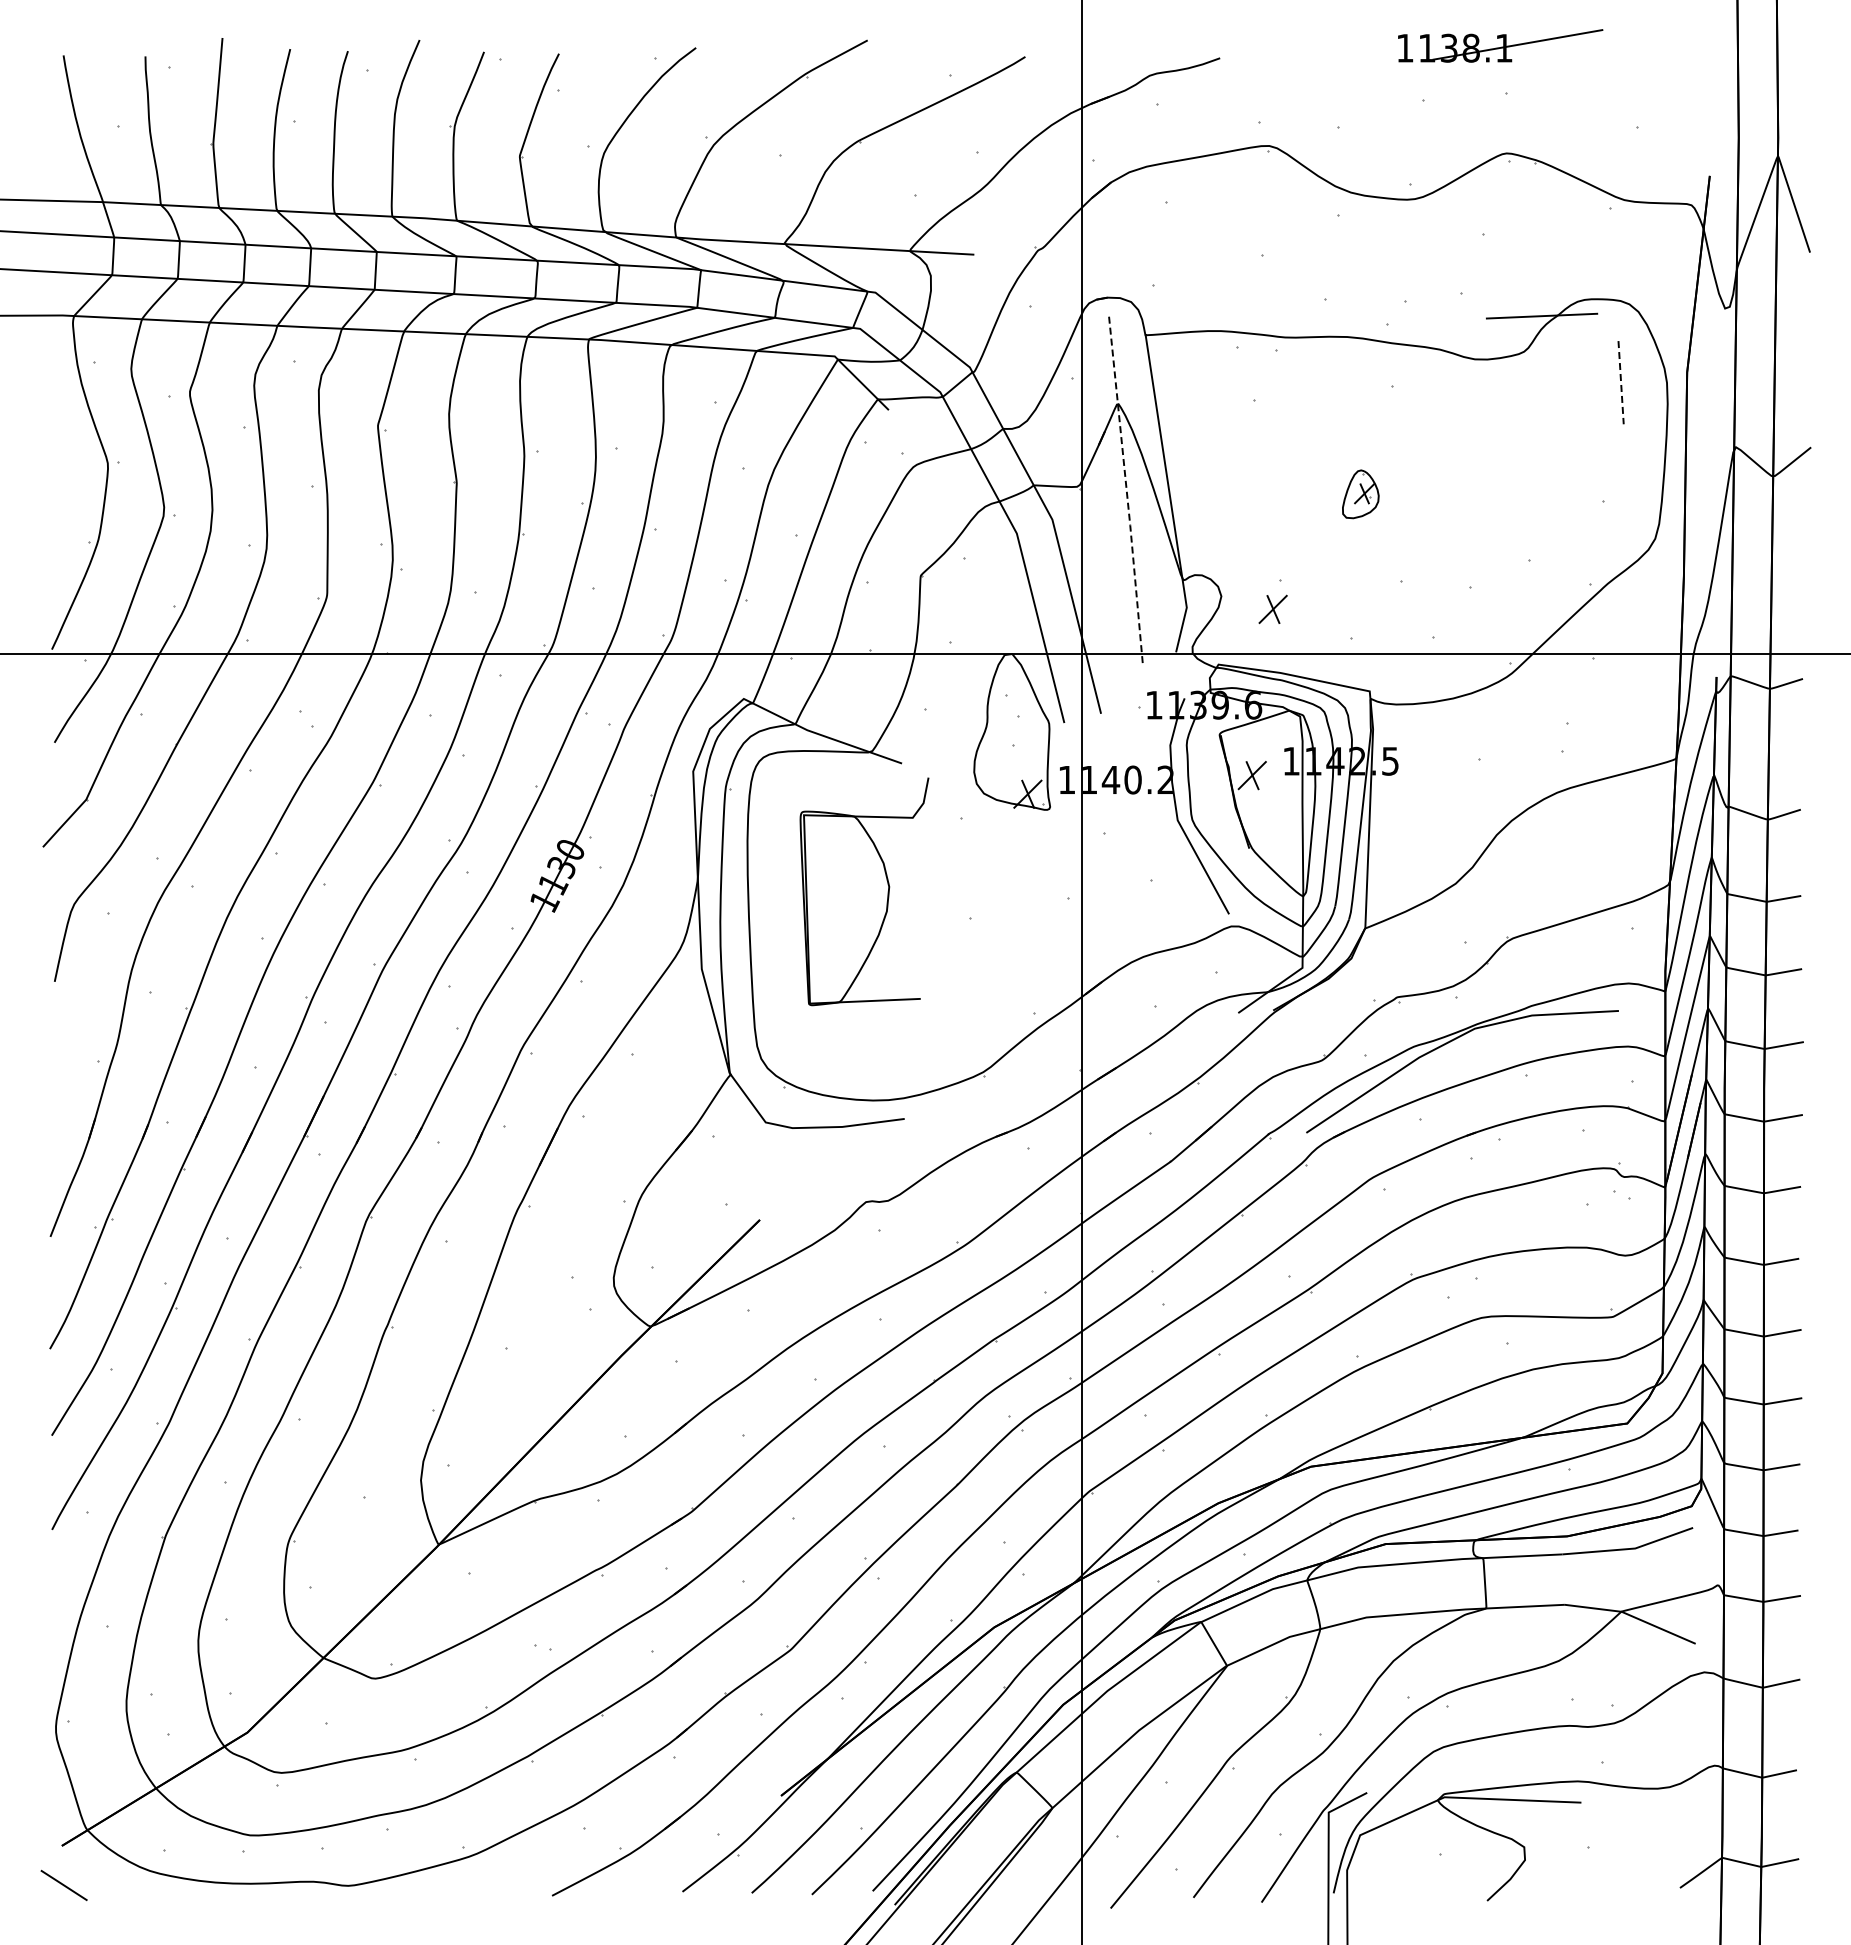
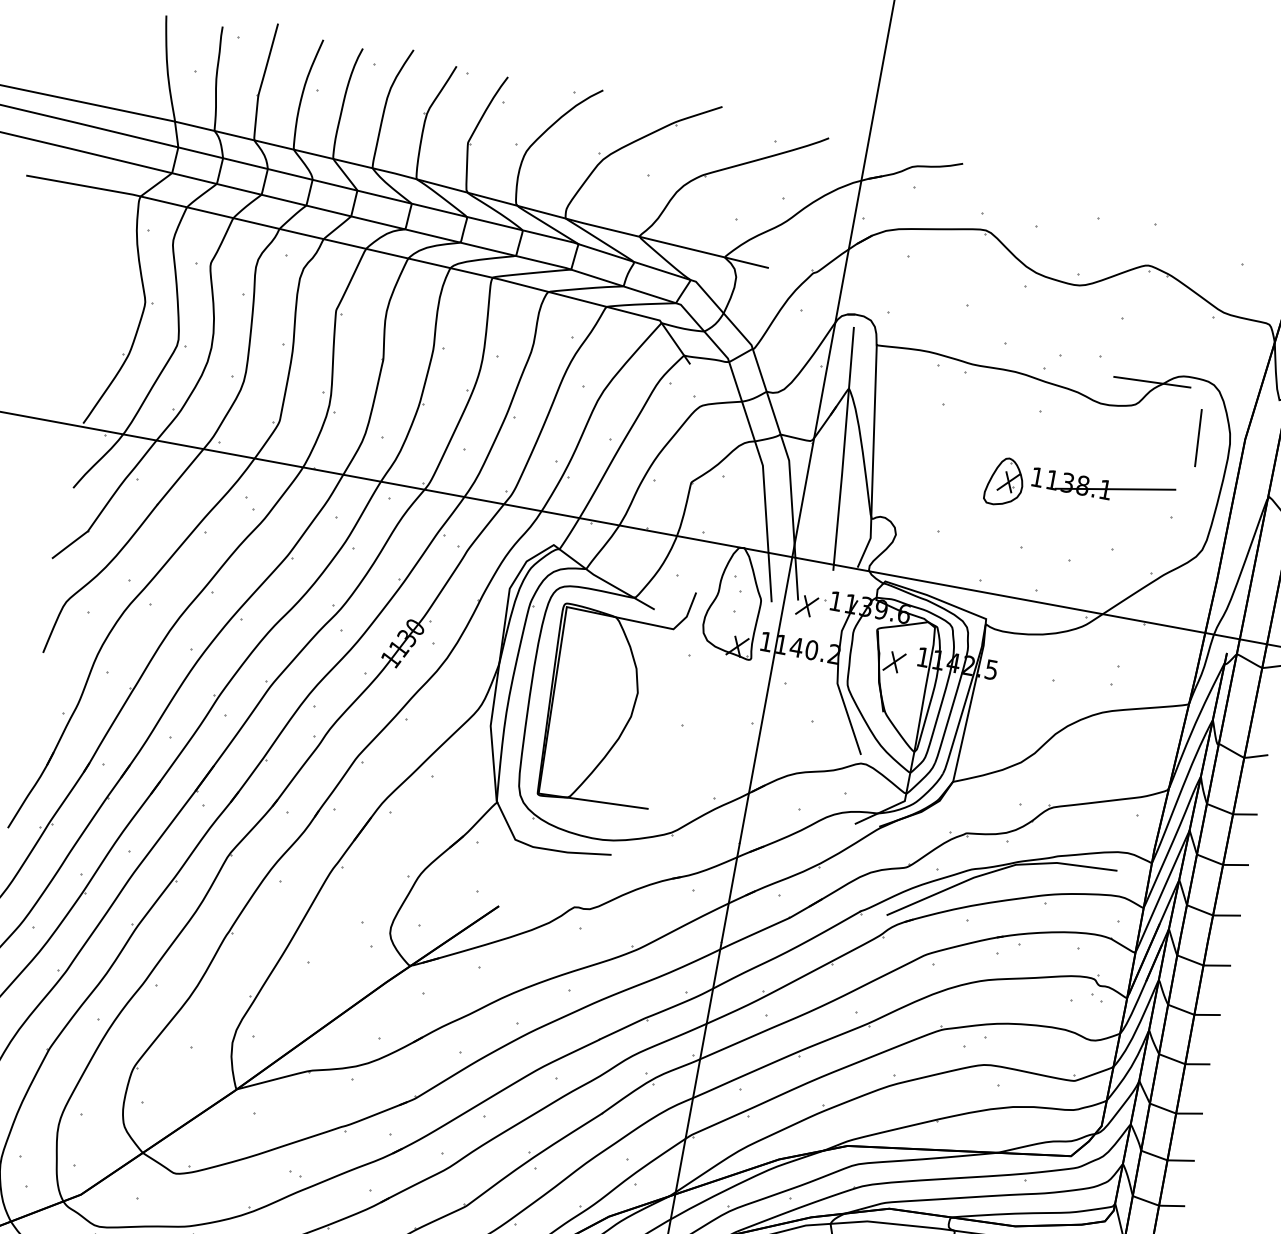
part: (1500, 45) -> (1103, 487), moved
line: (1621, 382) -> (1198, 438), dashed -> solid
line: (1126, 488) -> (844, 448), dashed -> solid
part: (1360, 494) -> (1004, 482), size x1.43
part: (1272, 608) -> (806, 605), moved
part: (864, 891) -> (612, 693), size x1.43

